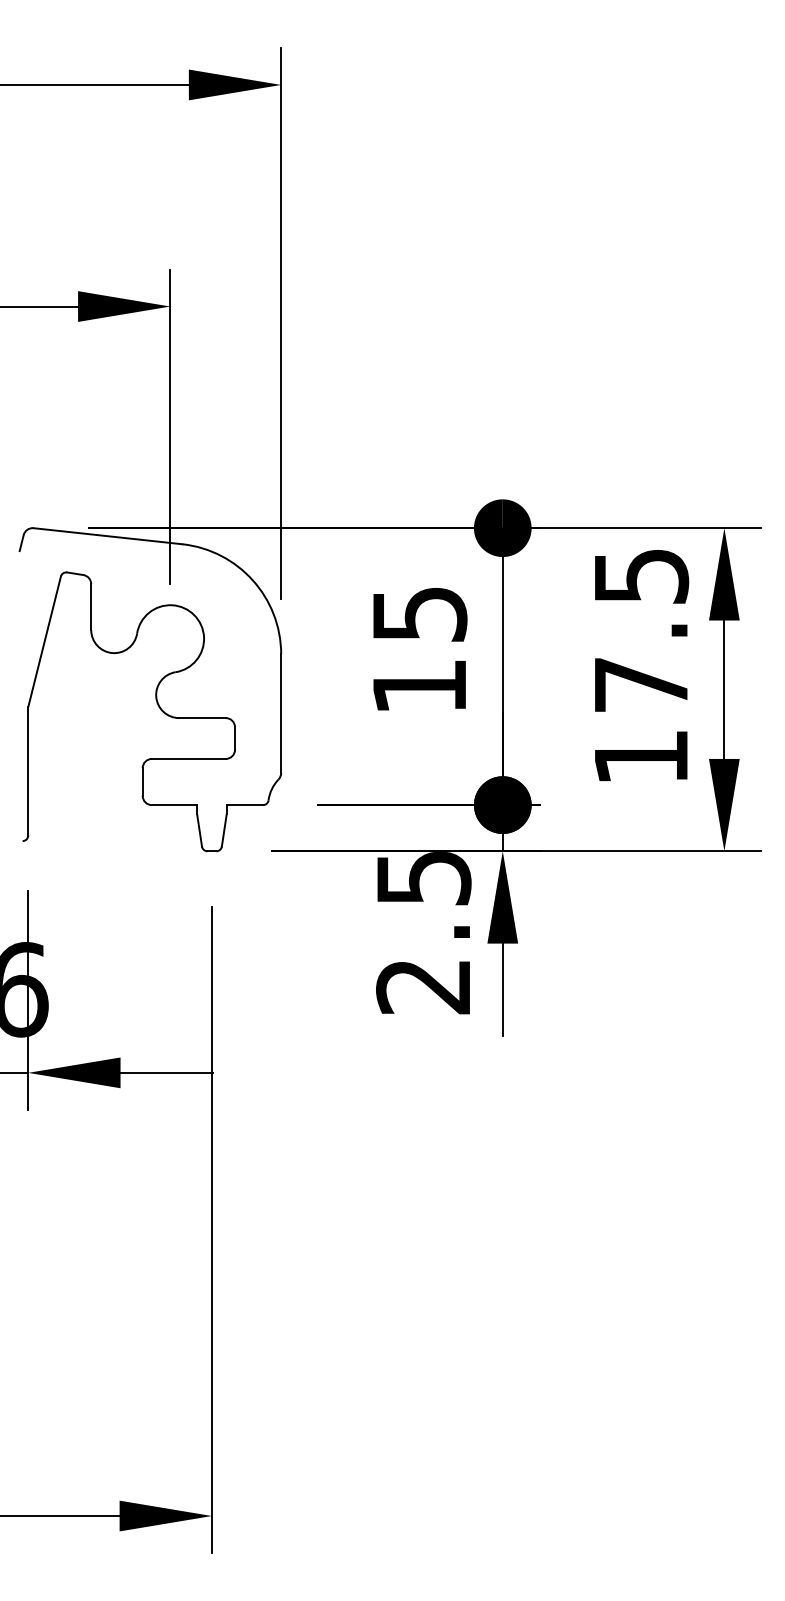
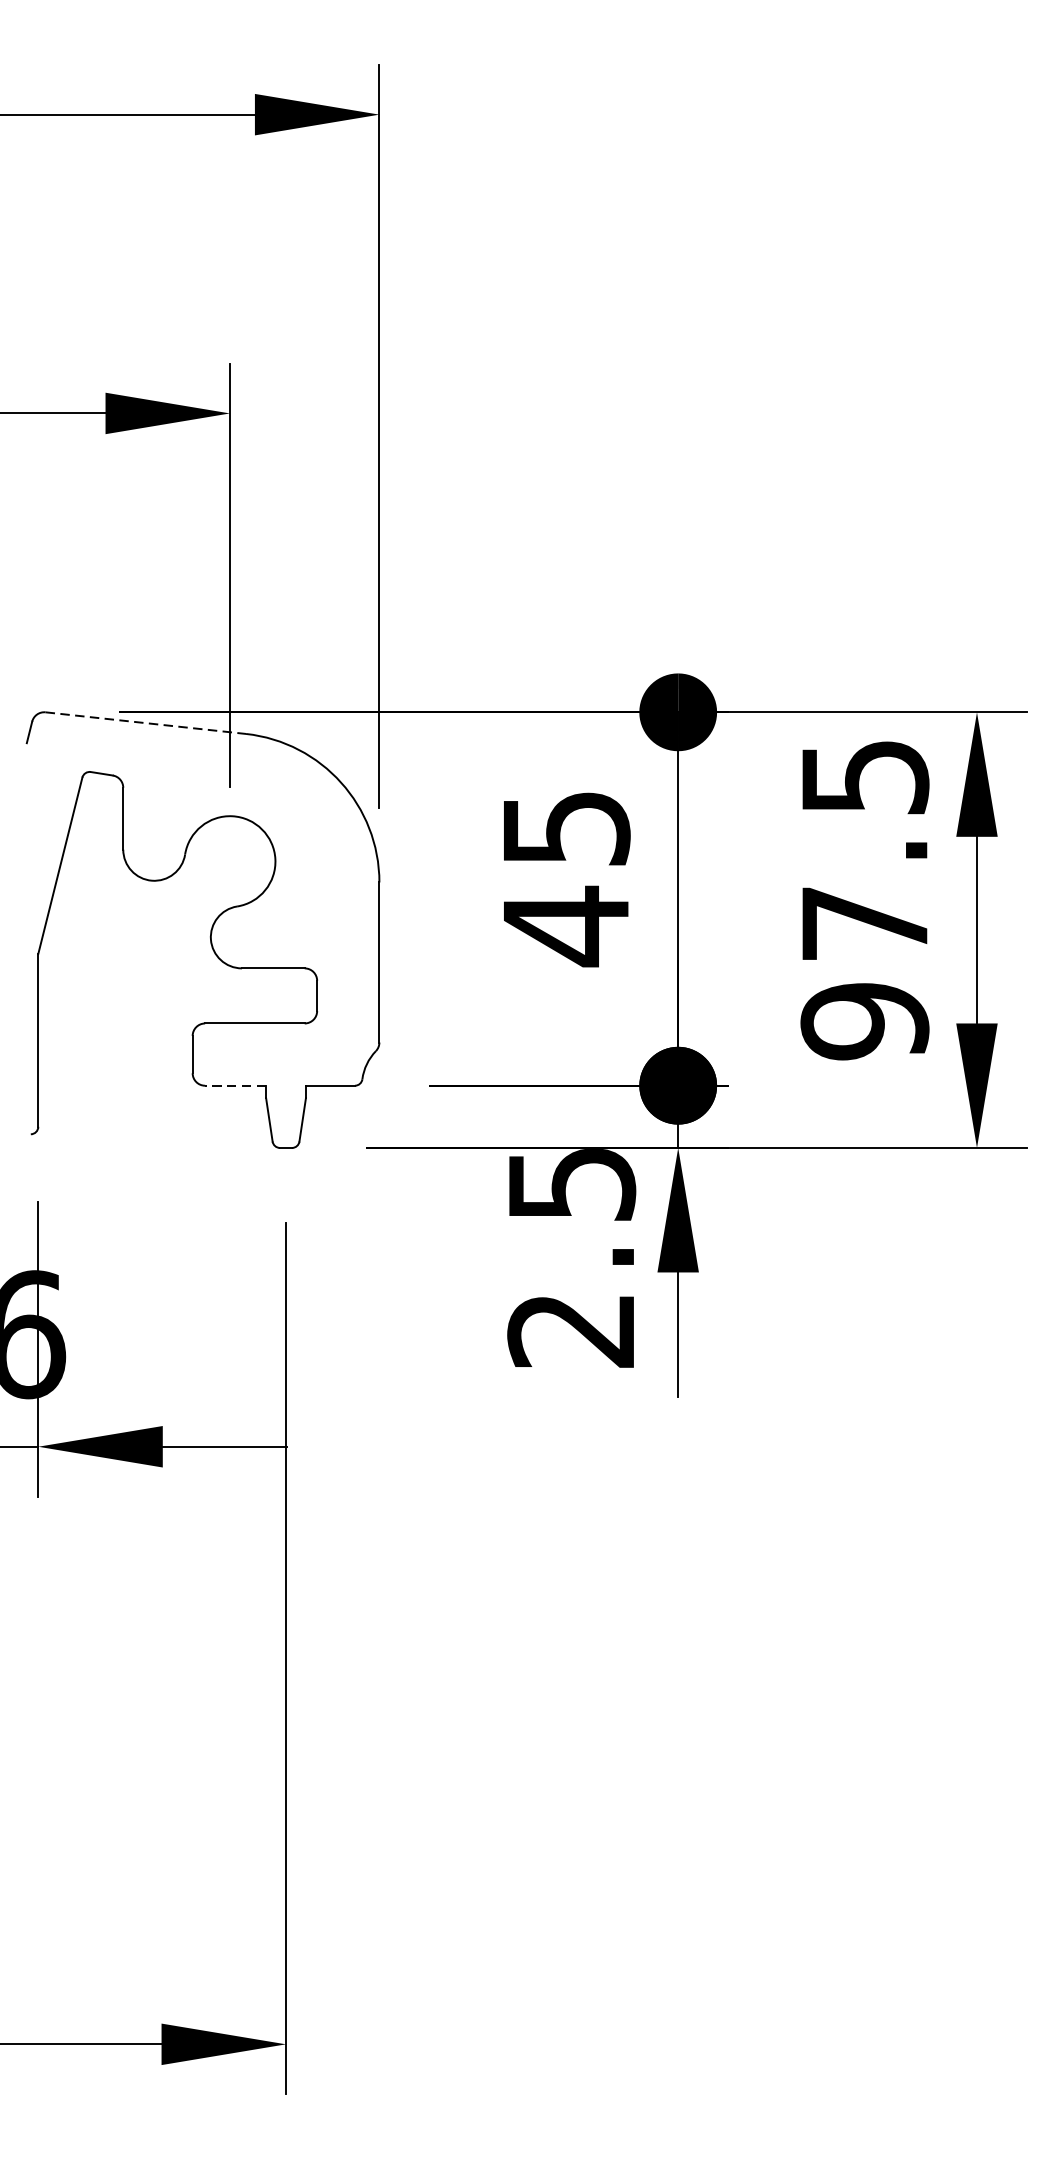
line: (107, 536) -> (145, 723), solid -> dashed
text: (419, 686) -> (565, 925), 15 -> 45
text: (641, 757) -> (865, 1021), 17.5 -> 97.5
line: (174, 805) -> (235, 1086), solid -> dashed

